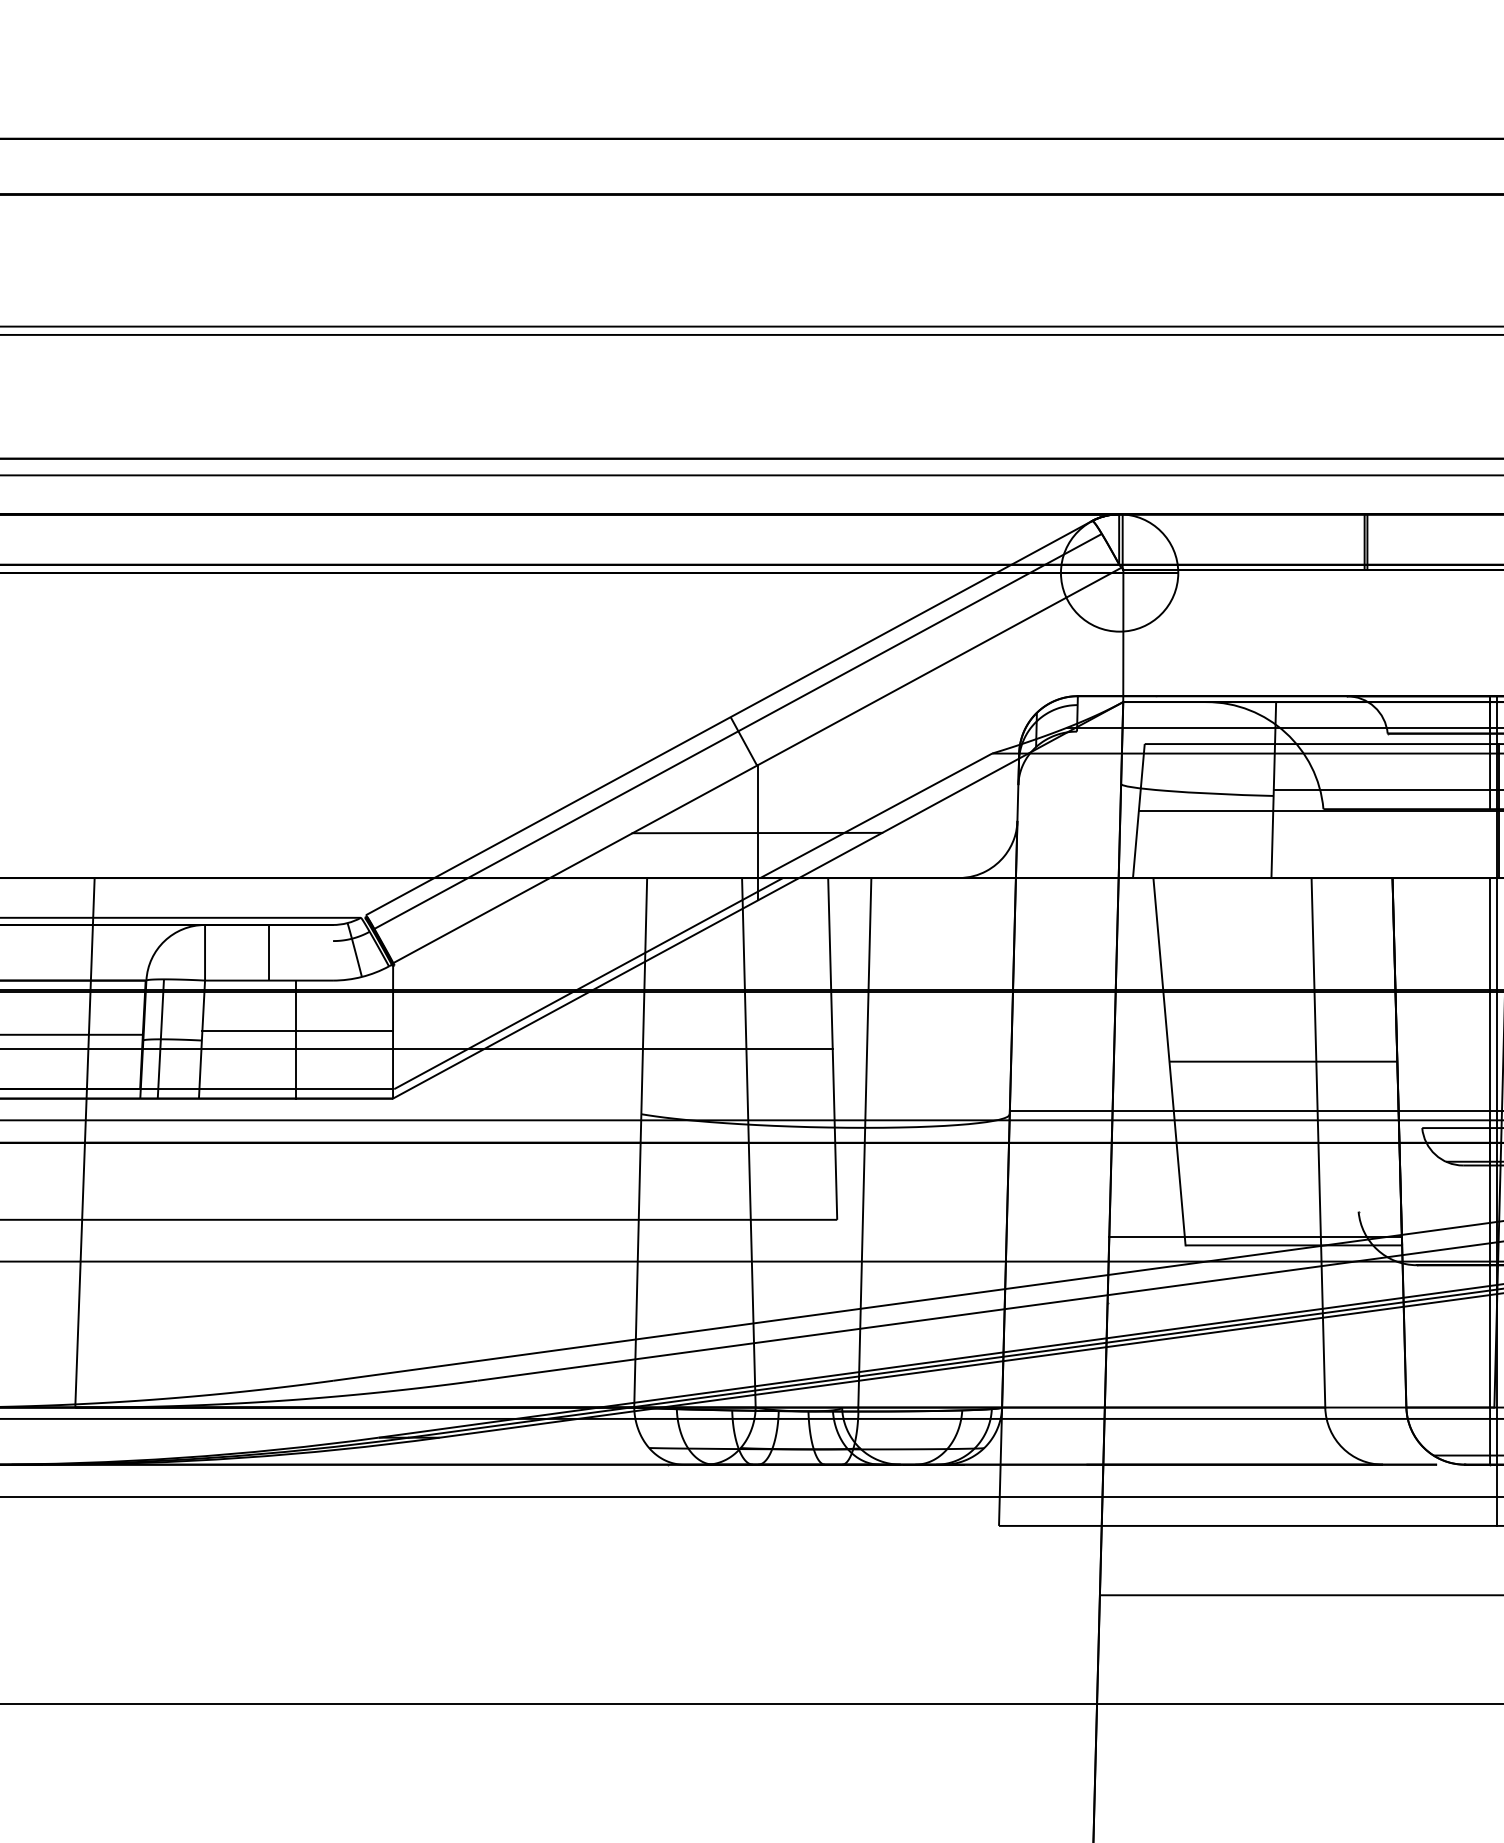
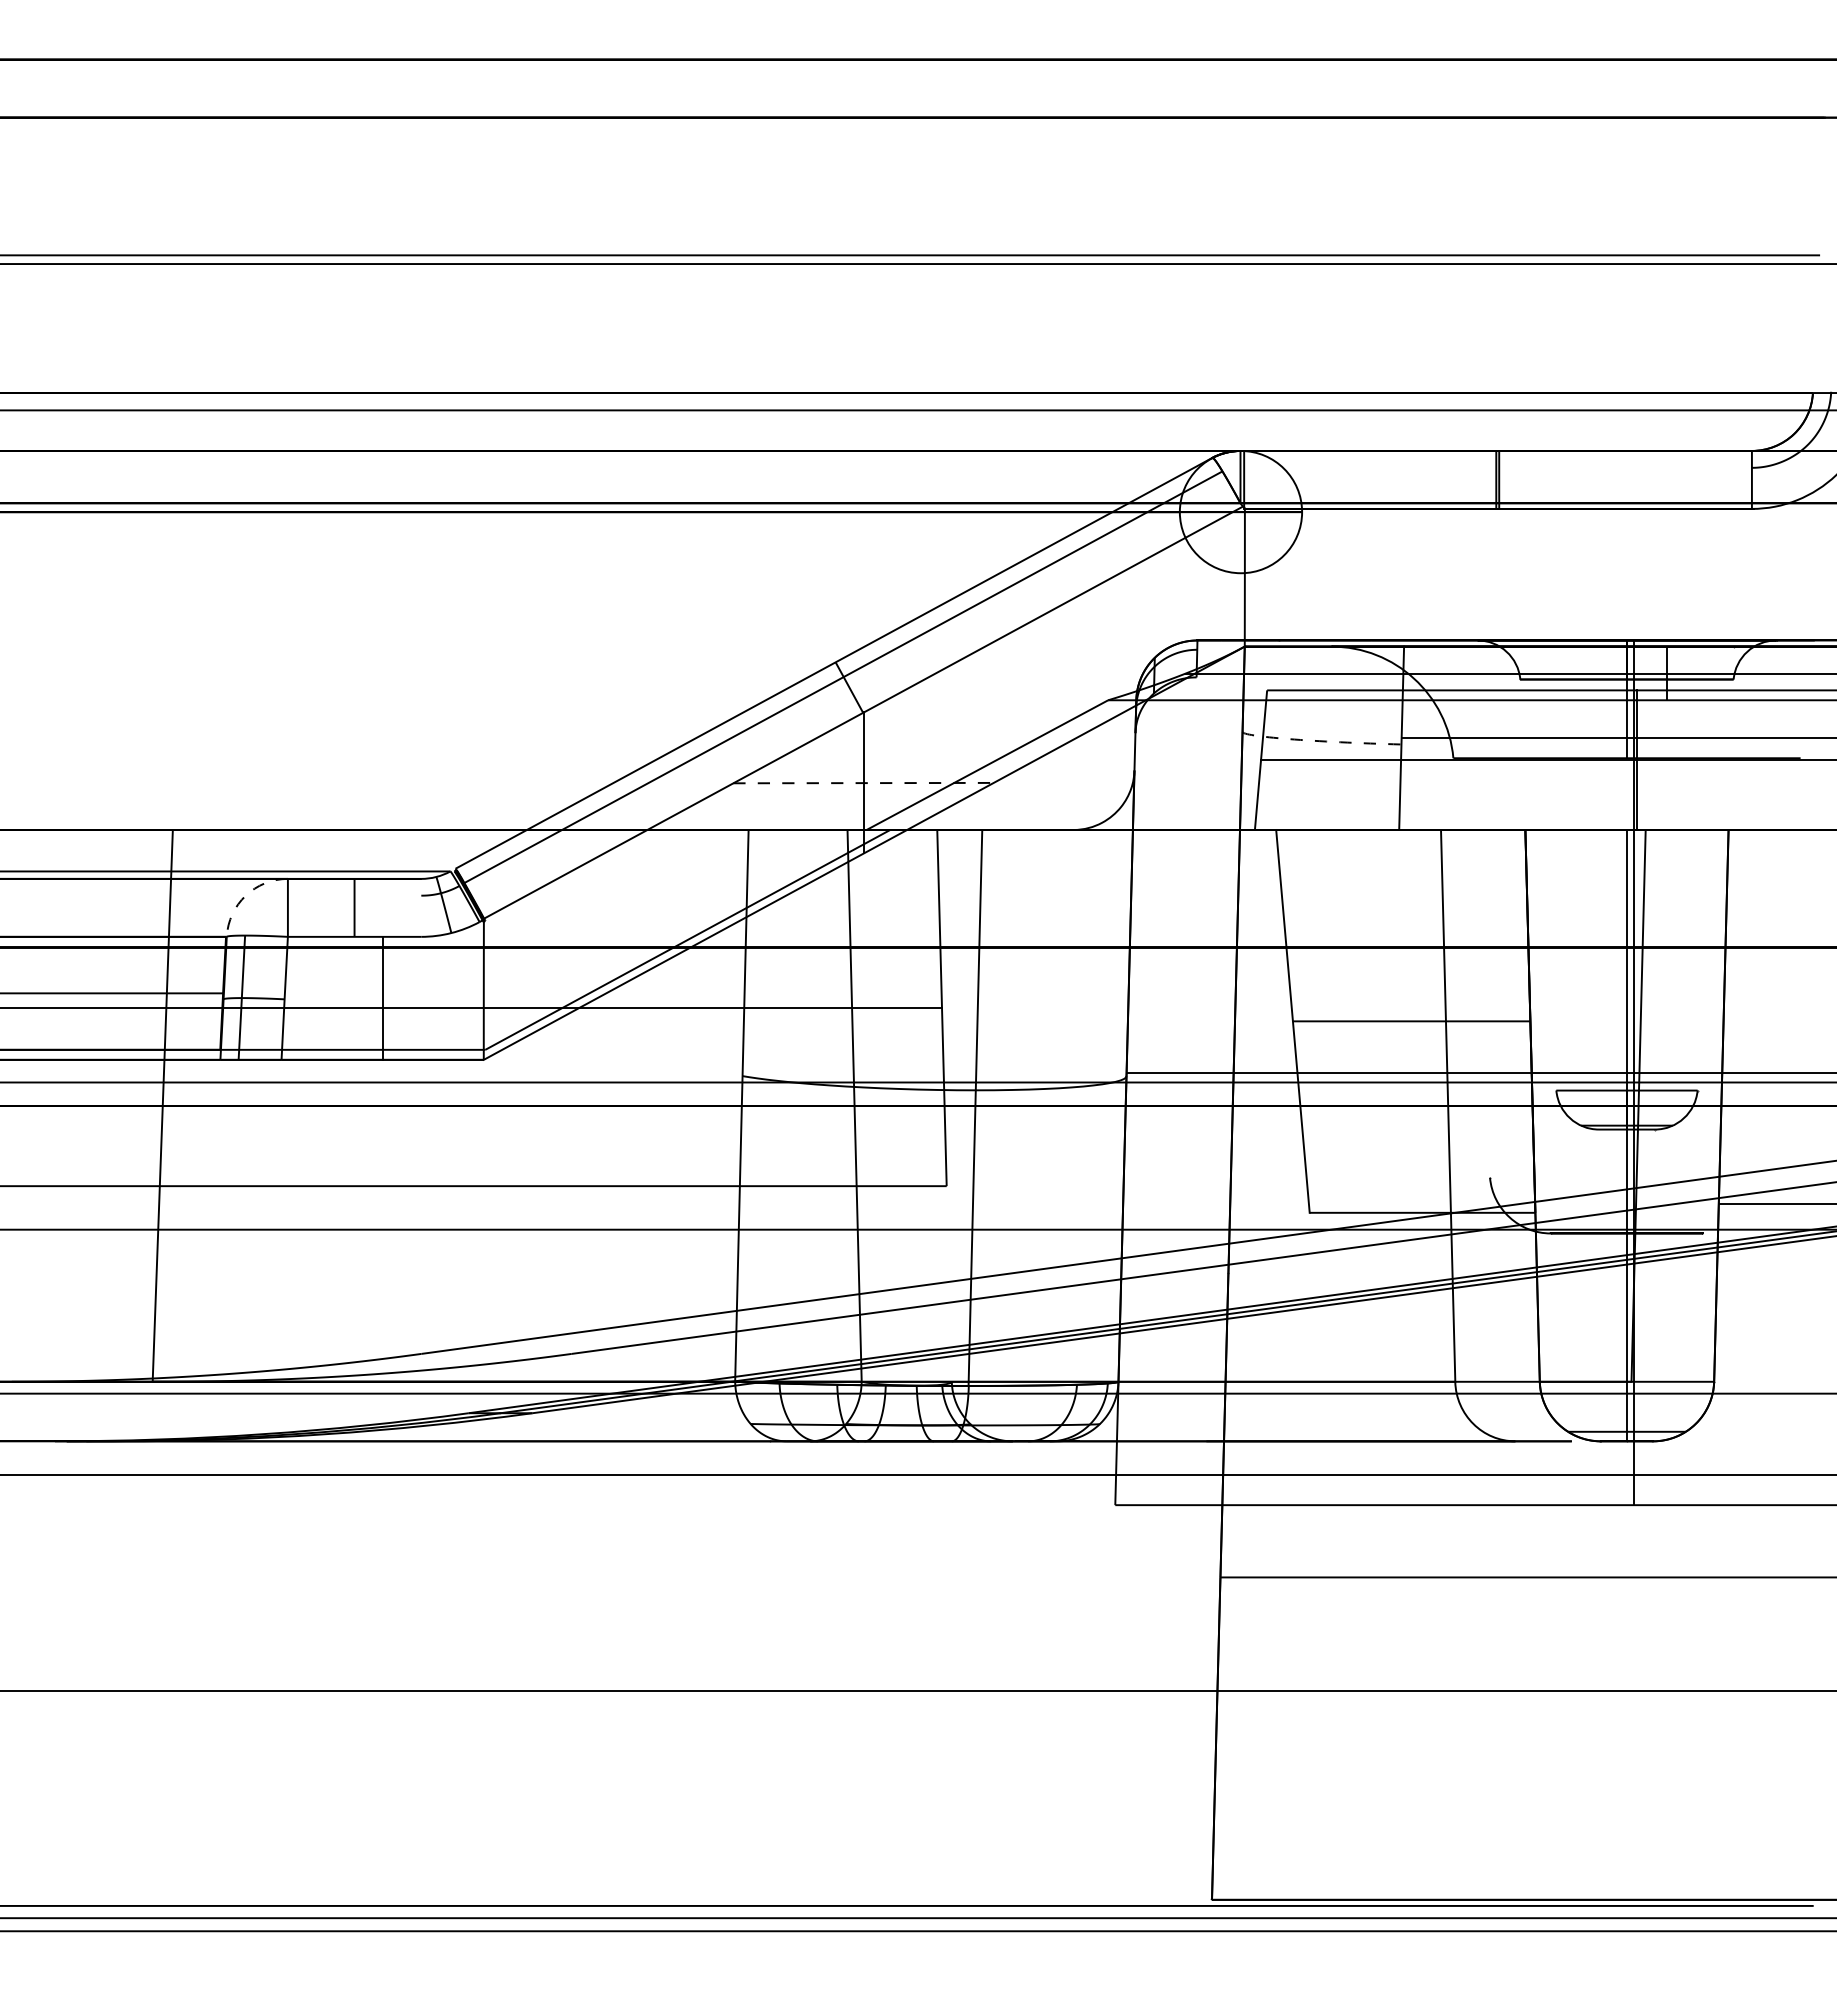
arc: (1193, 793) -> (1317, 741), solid -> dashed
line: (757, 833) -> (863, 783), solid -> dashed
arc: (164, 940) -> (245, 895), solid -> dashed
line: (297, 1031) -> (384, 989), removed
line: (1255, 1236) -> (1382, 1203), removed

